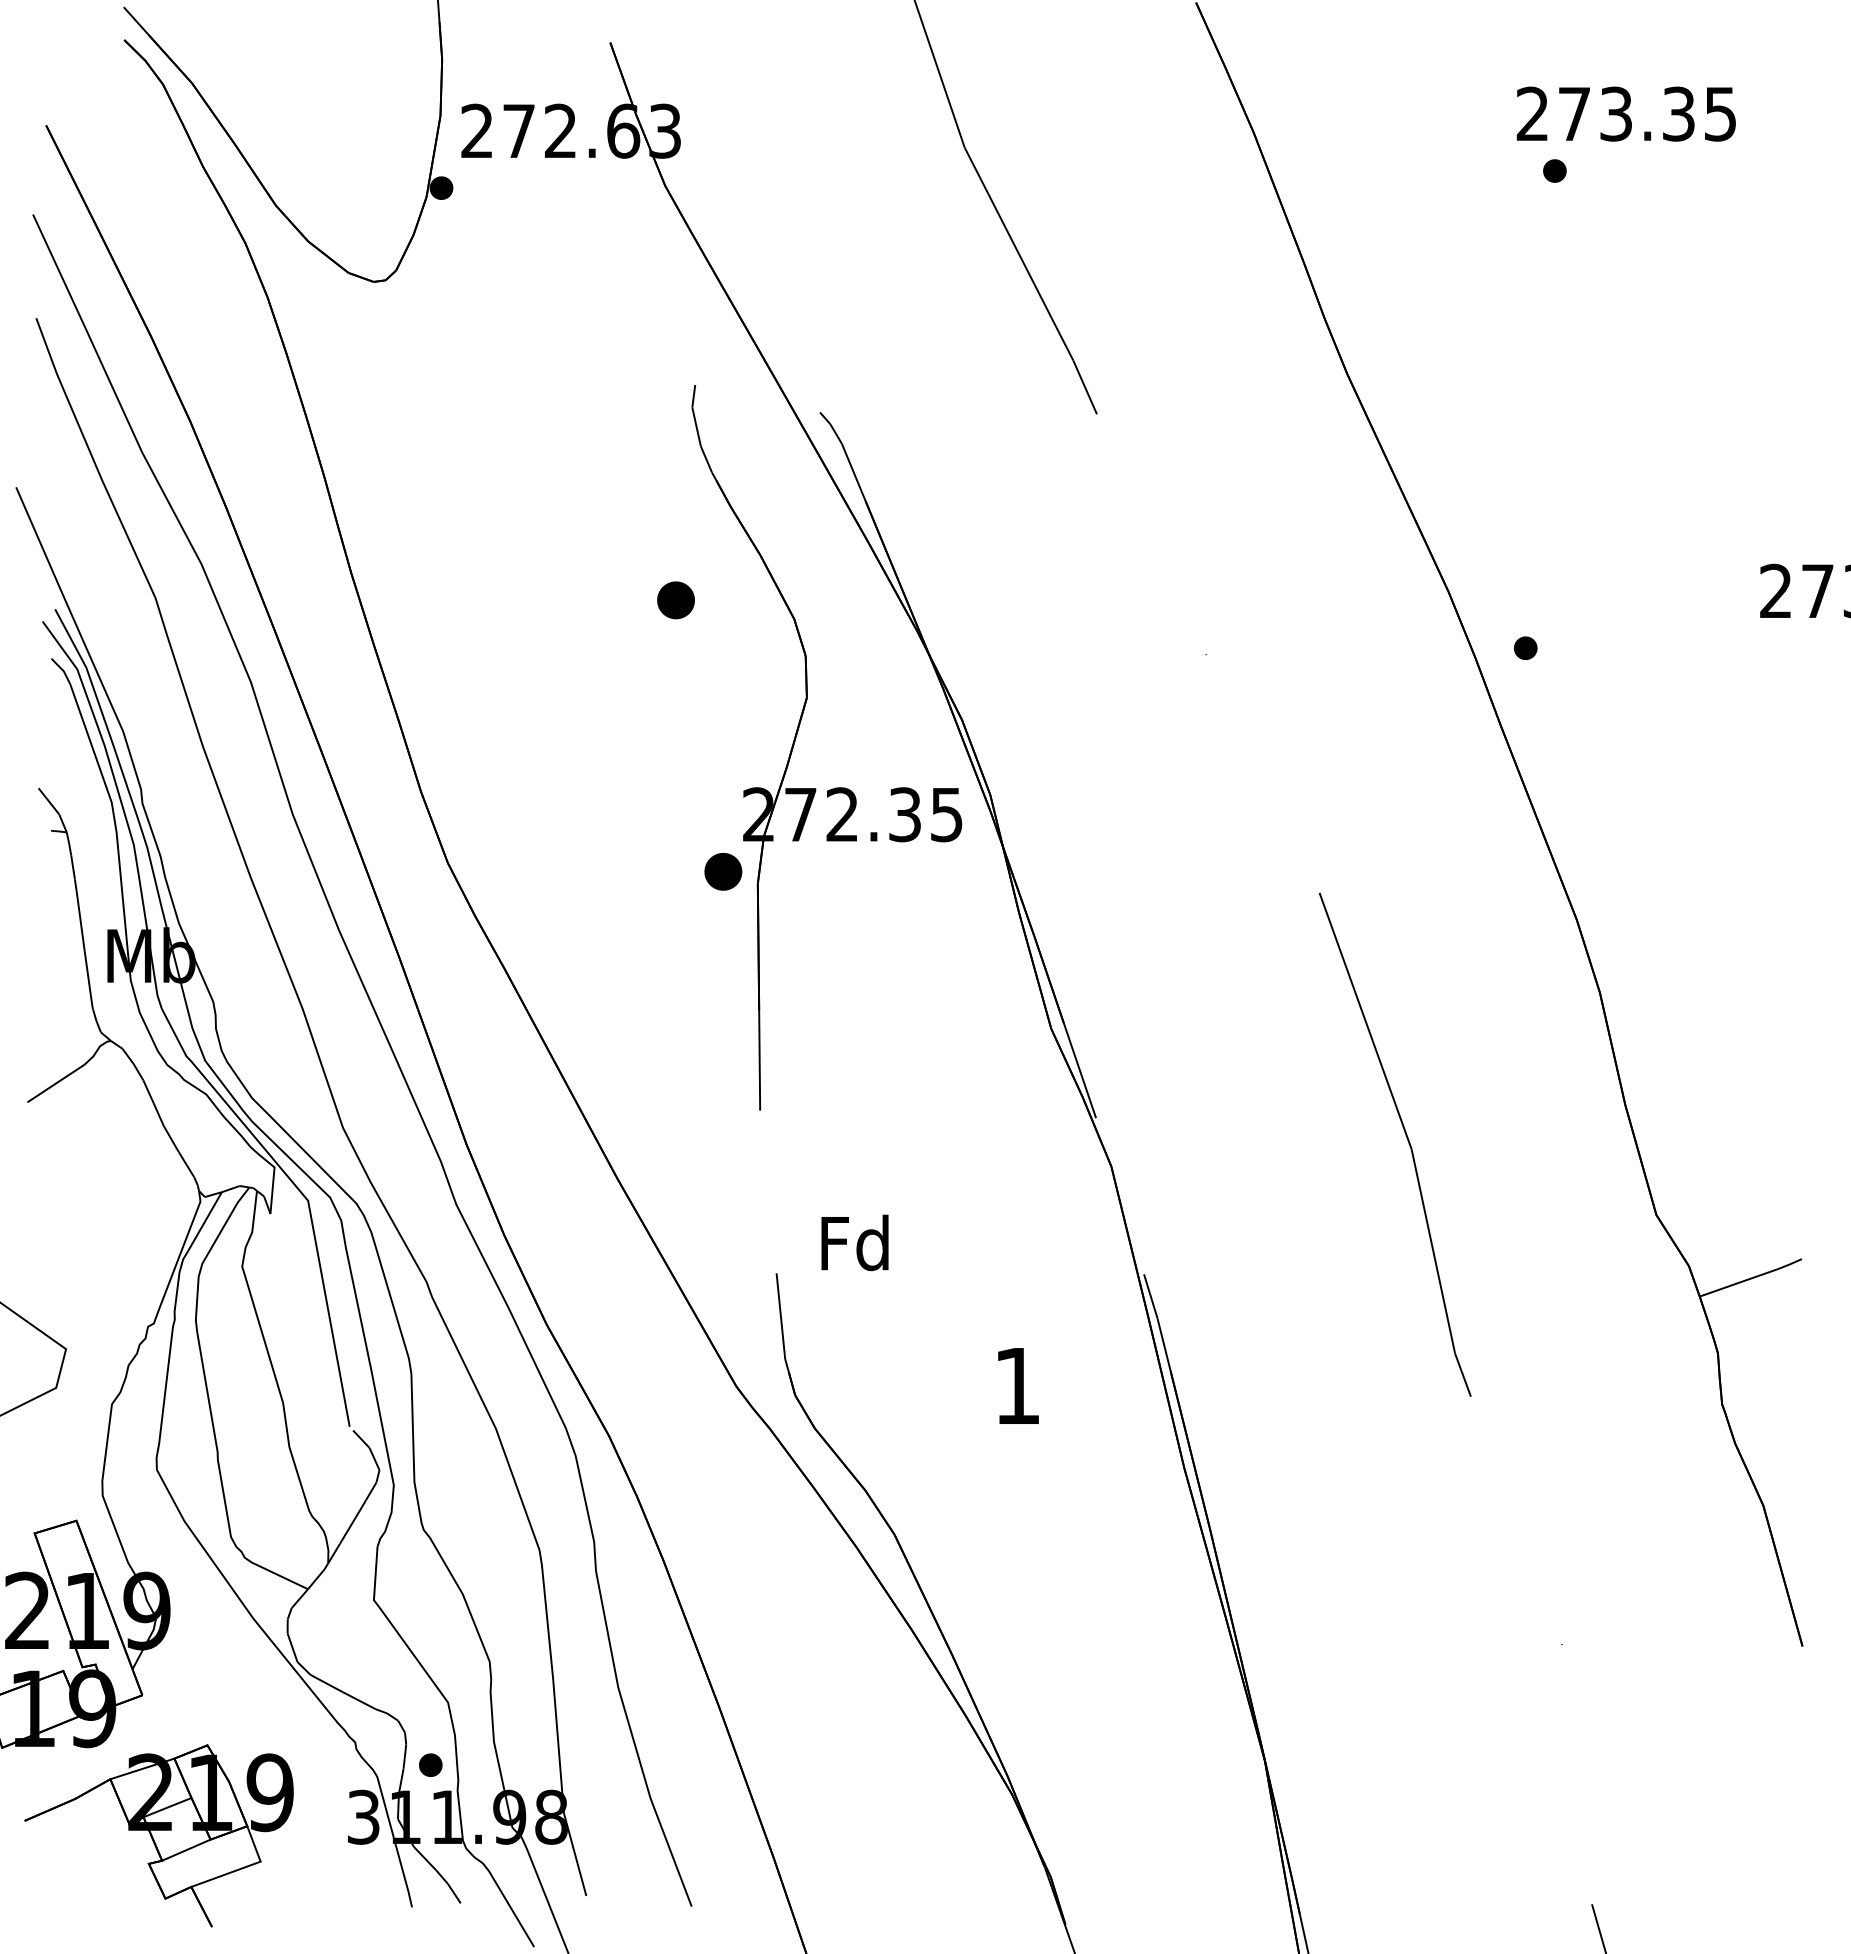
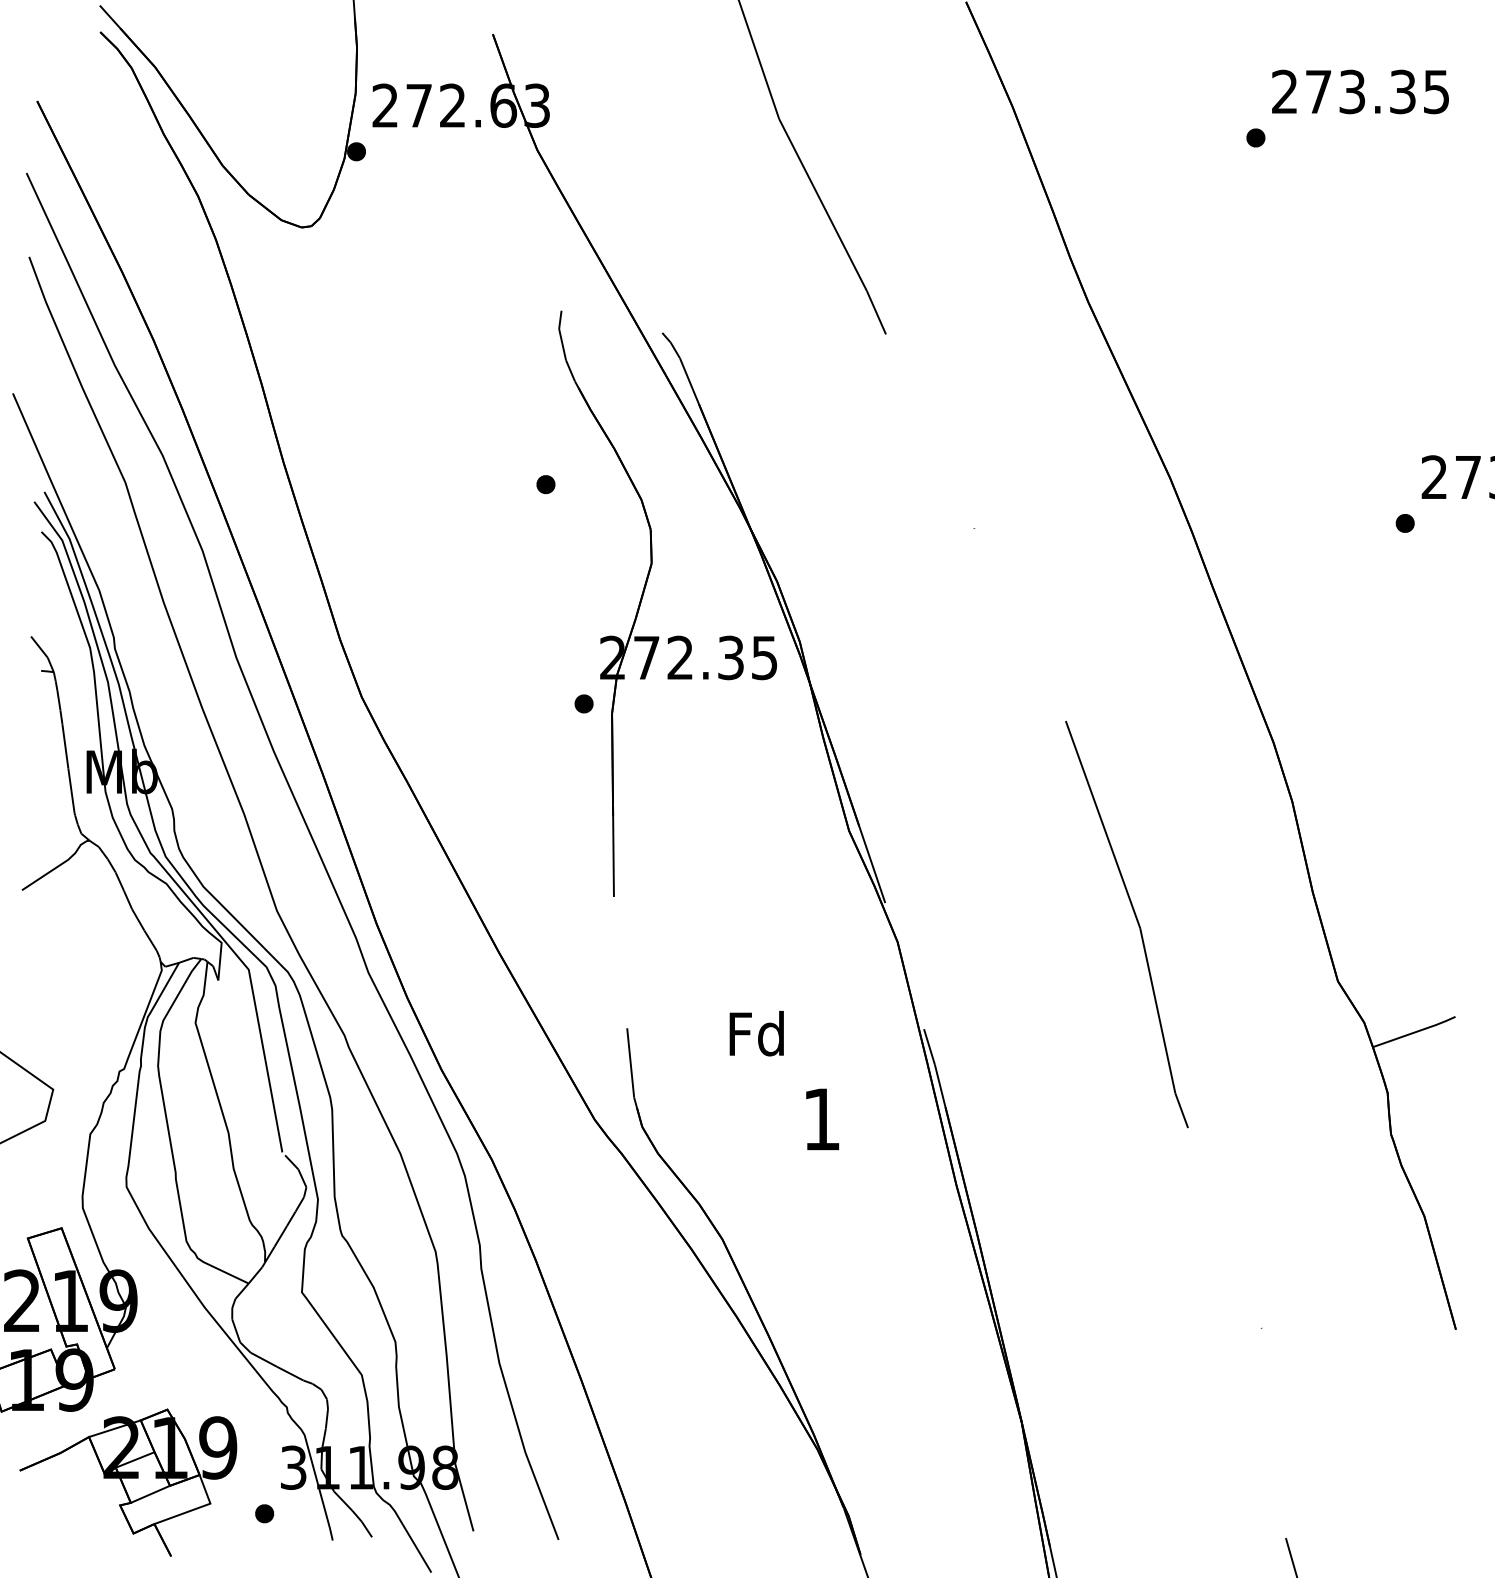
text: (1625, 113) -> (1359, 91), moved
part: (675, 599) -> (545, 484), size x0.62
part: (1525, 647) -> (1405, 522), moved
part: (722, 871) -> (583, 703), size x0.62
text: (854, 1242) -> (756, 1033), moved
part: (430, 1764) -> (264, 1513), moved

